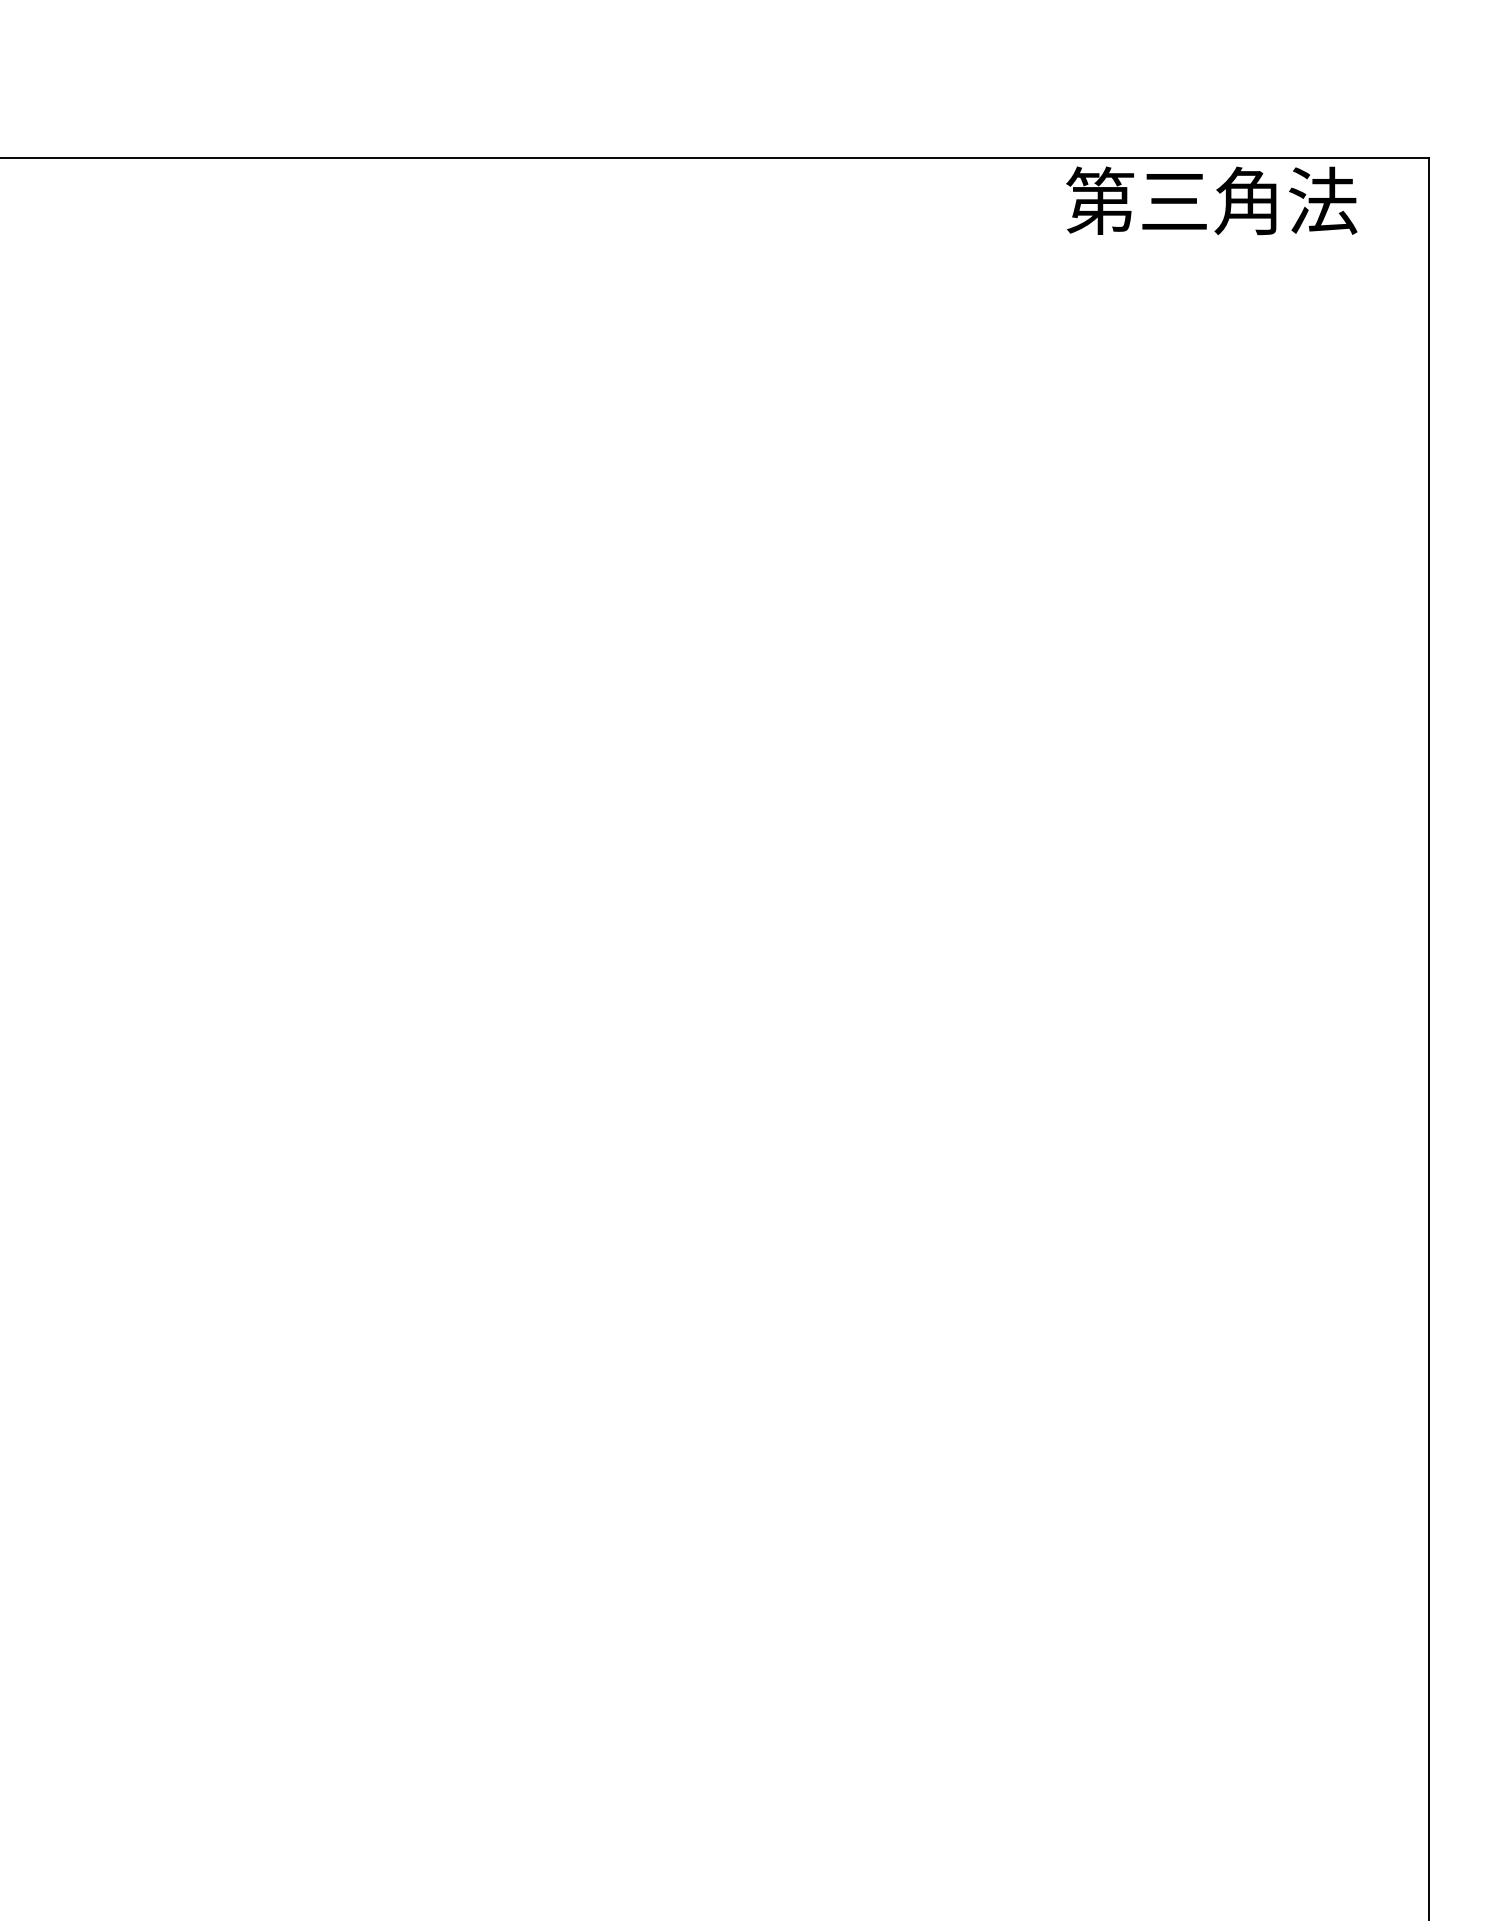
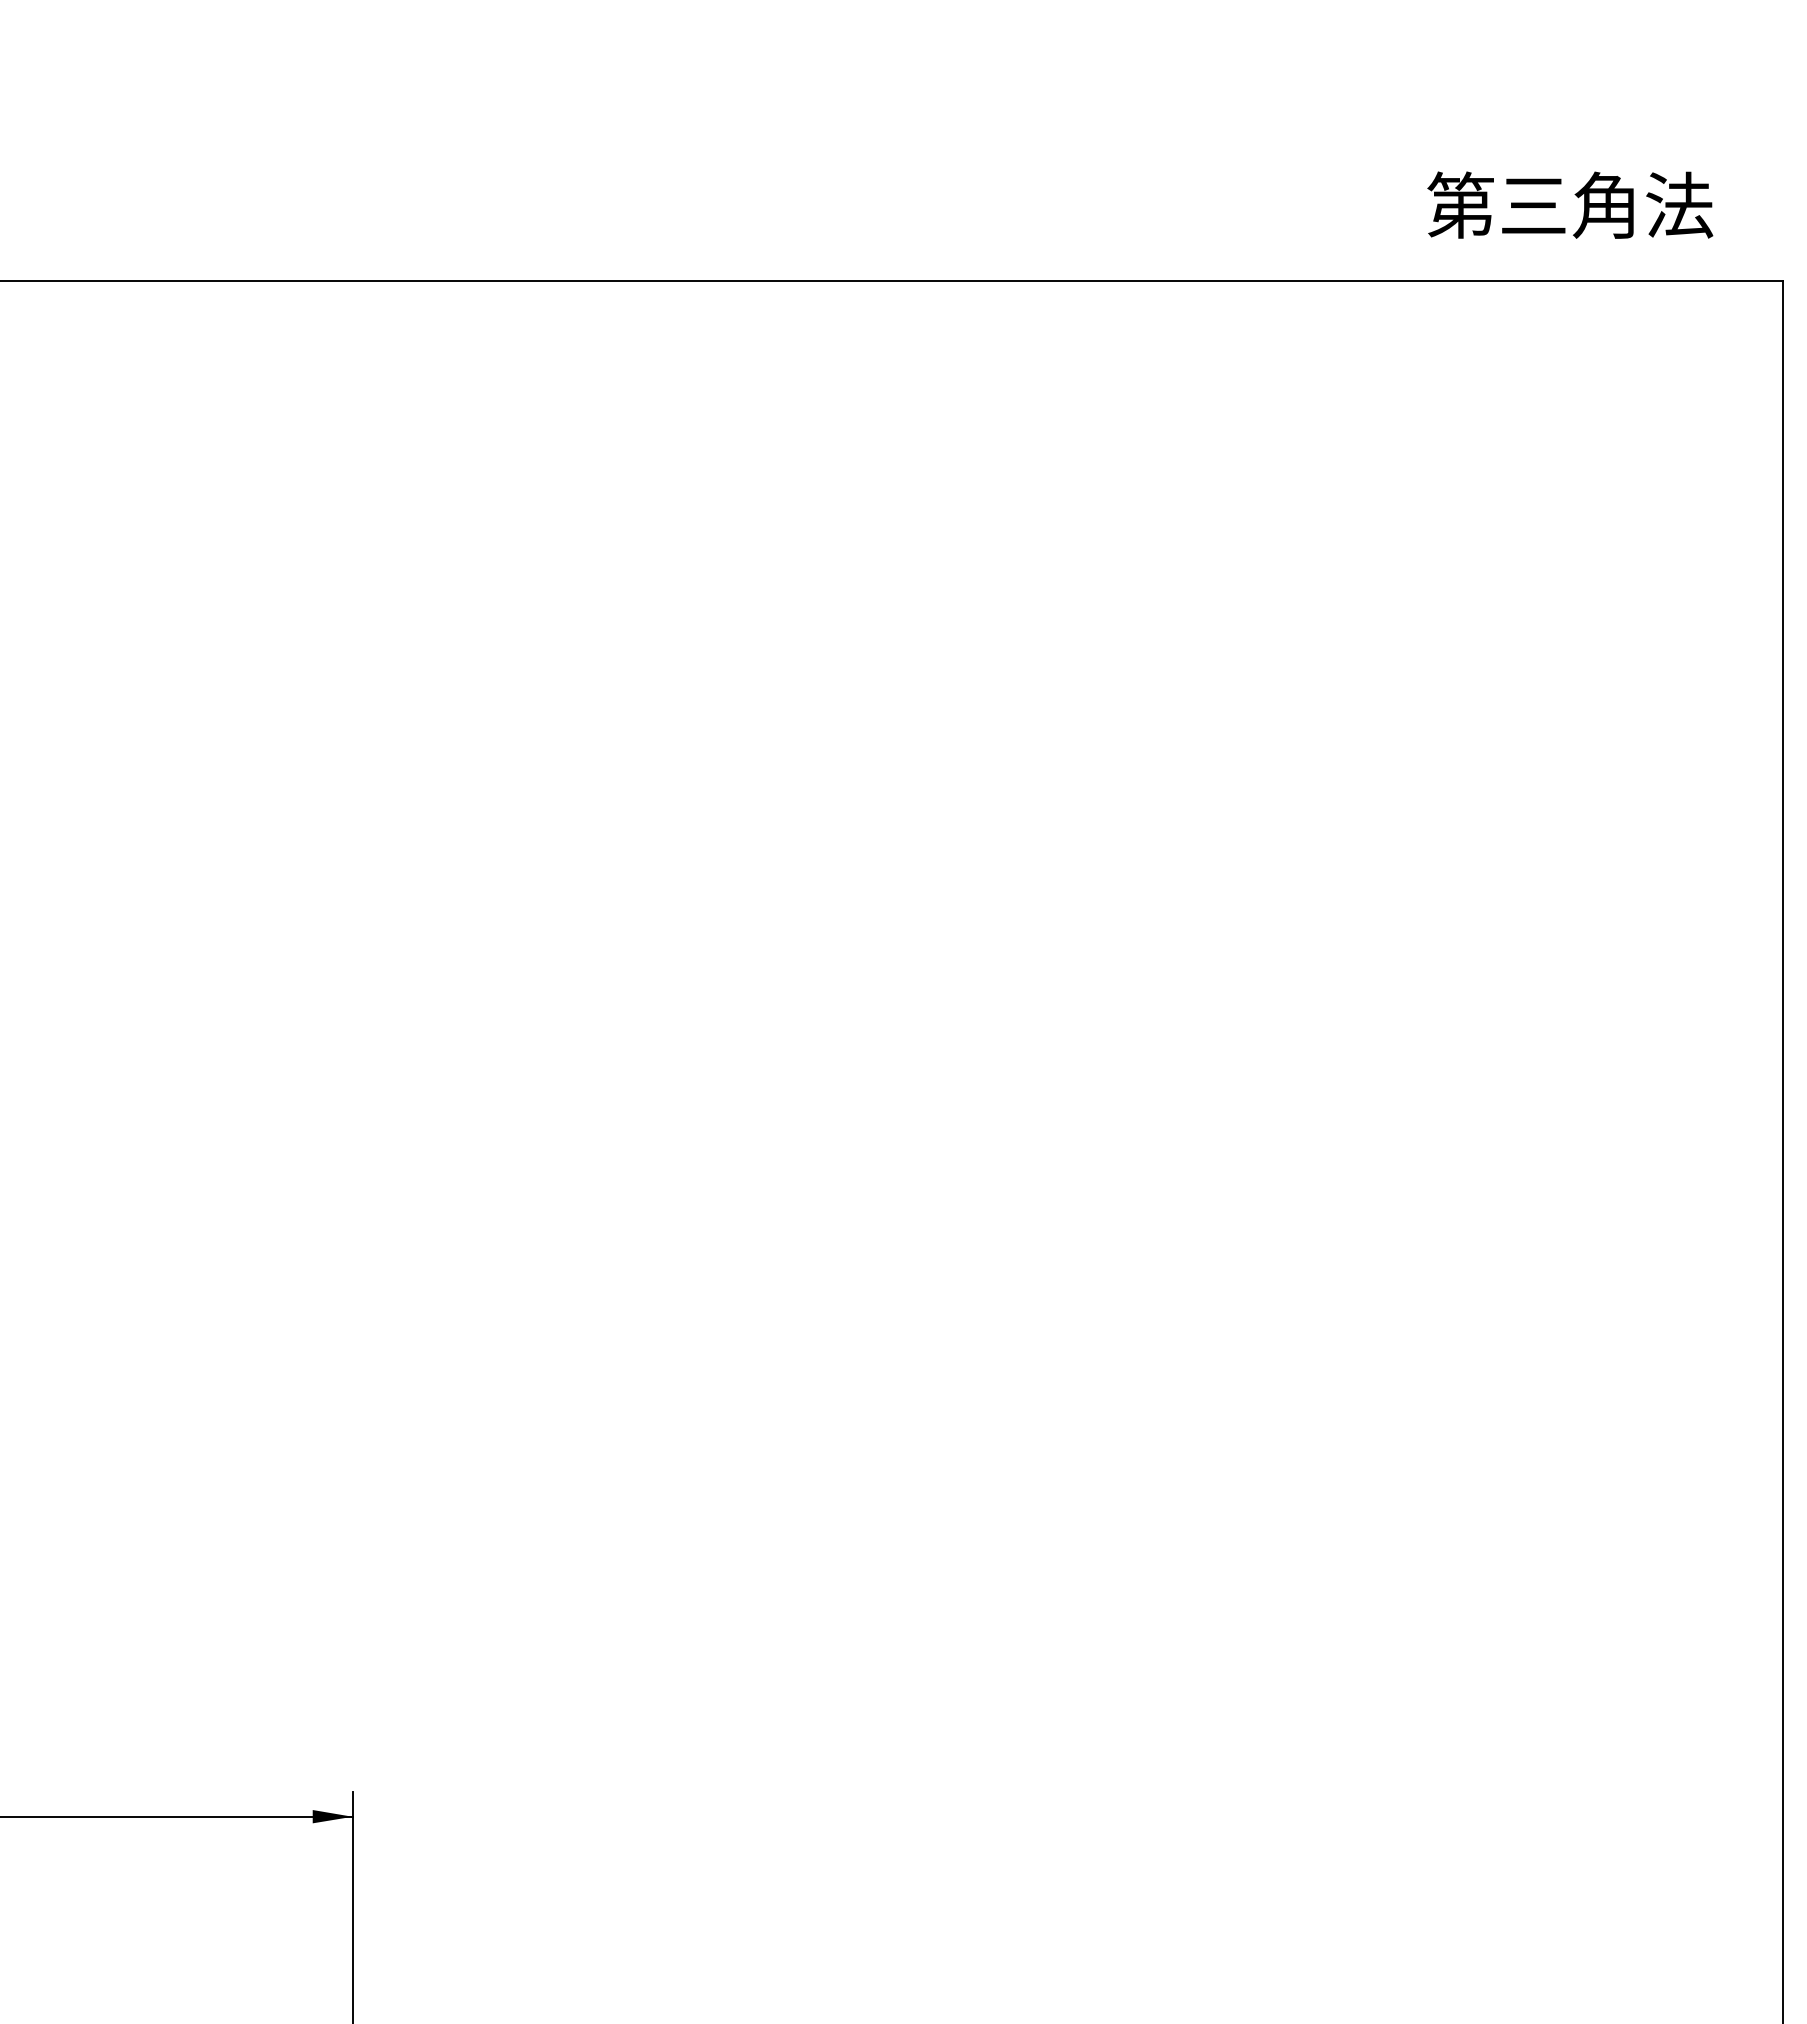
text: (1211, 200) -> (1570, 204), moved

